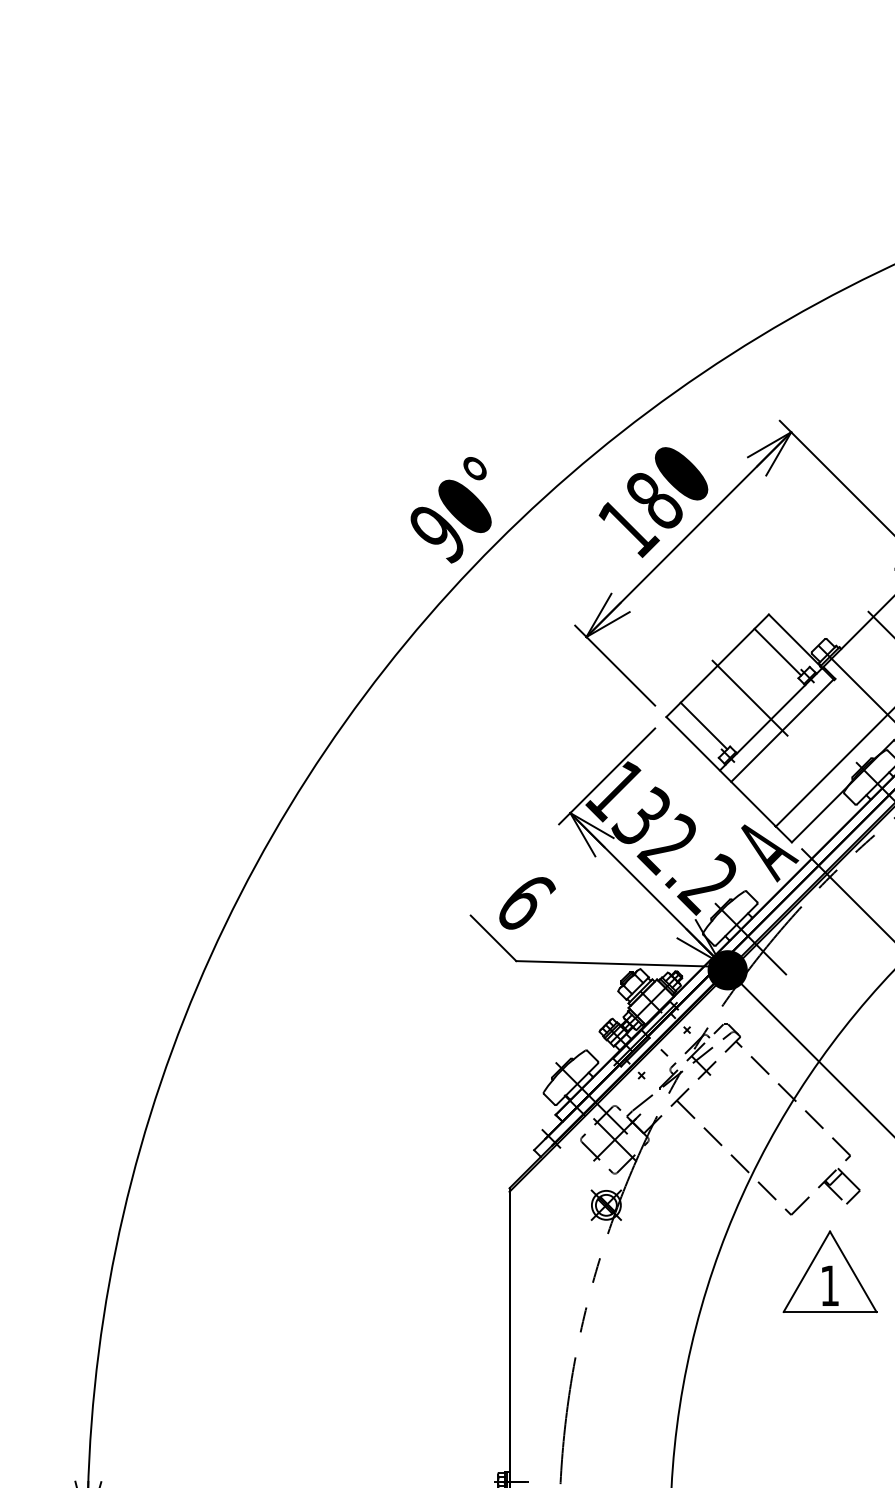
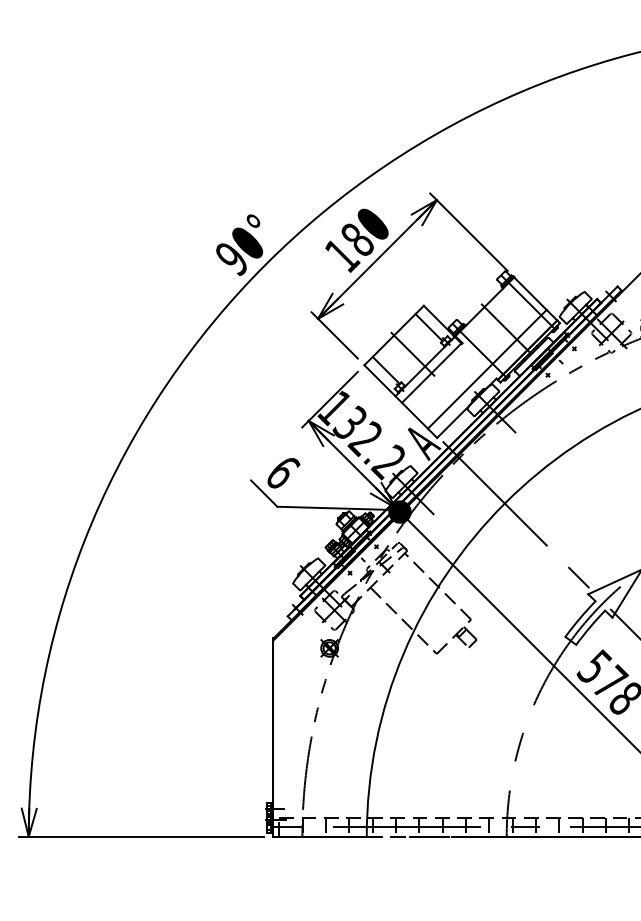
part: (830, 1271) -> (459, 686), removed

